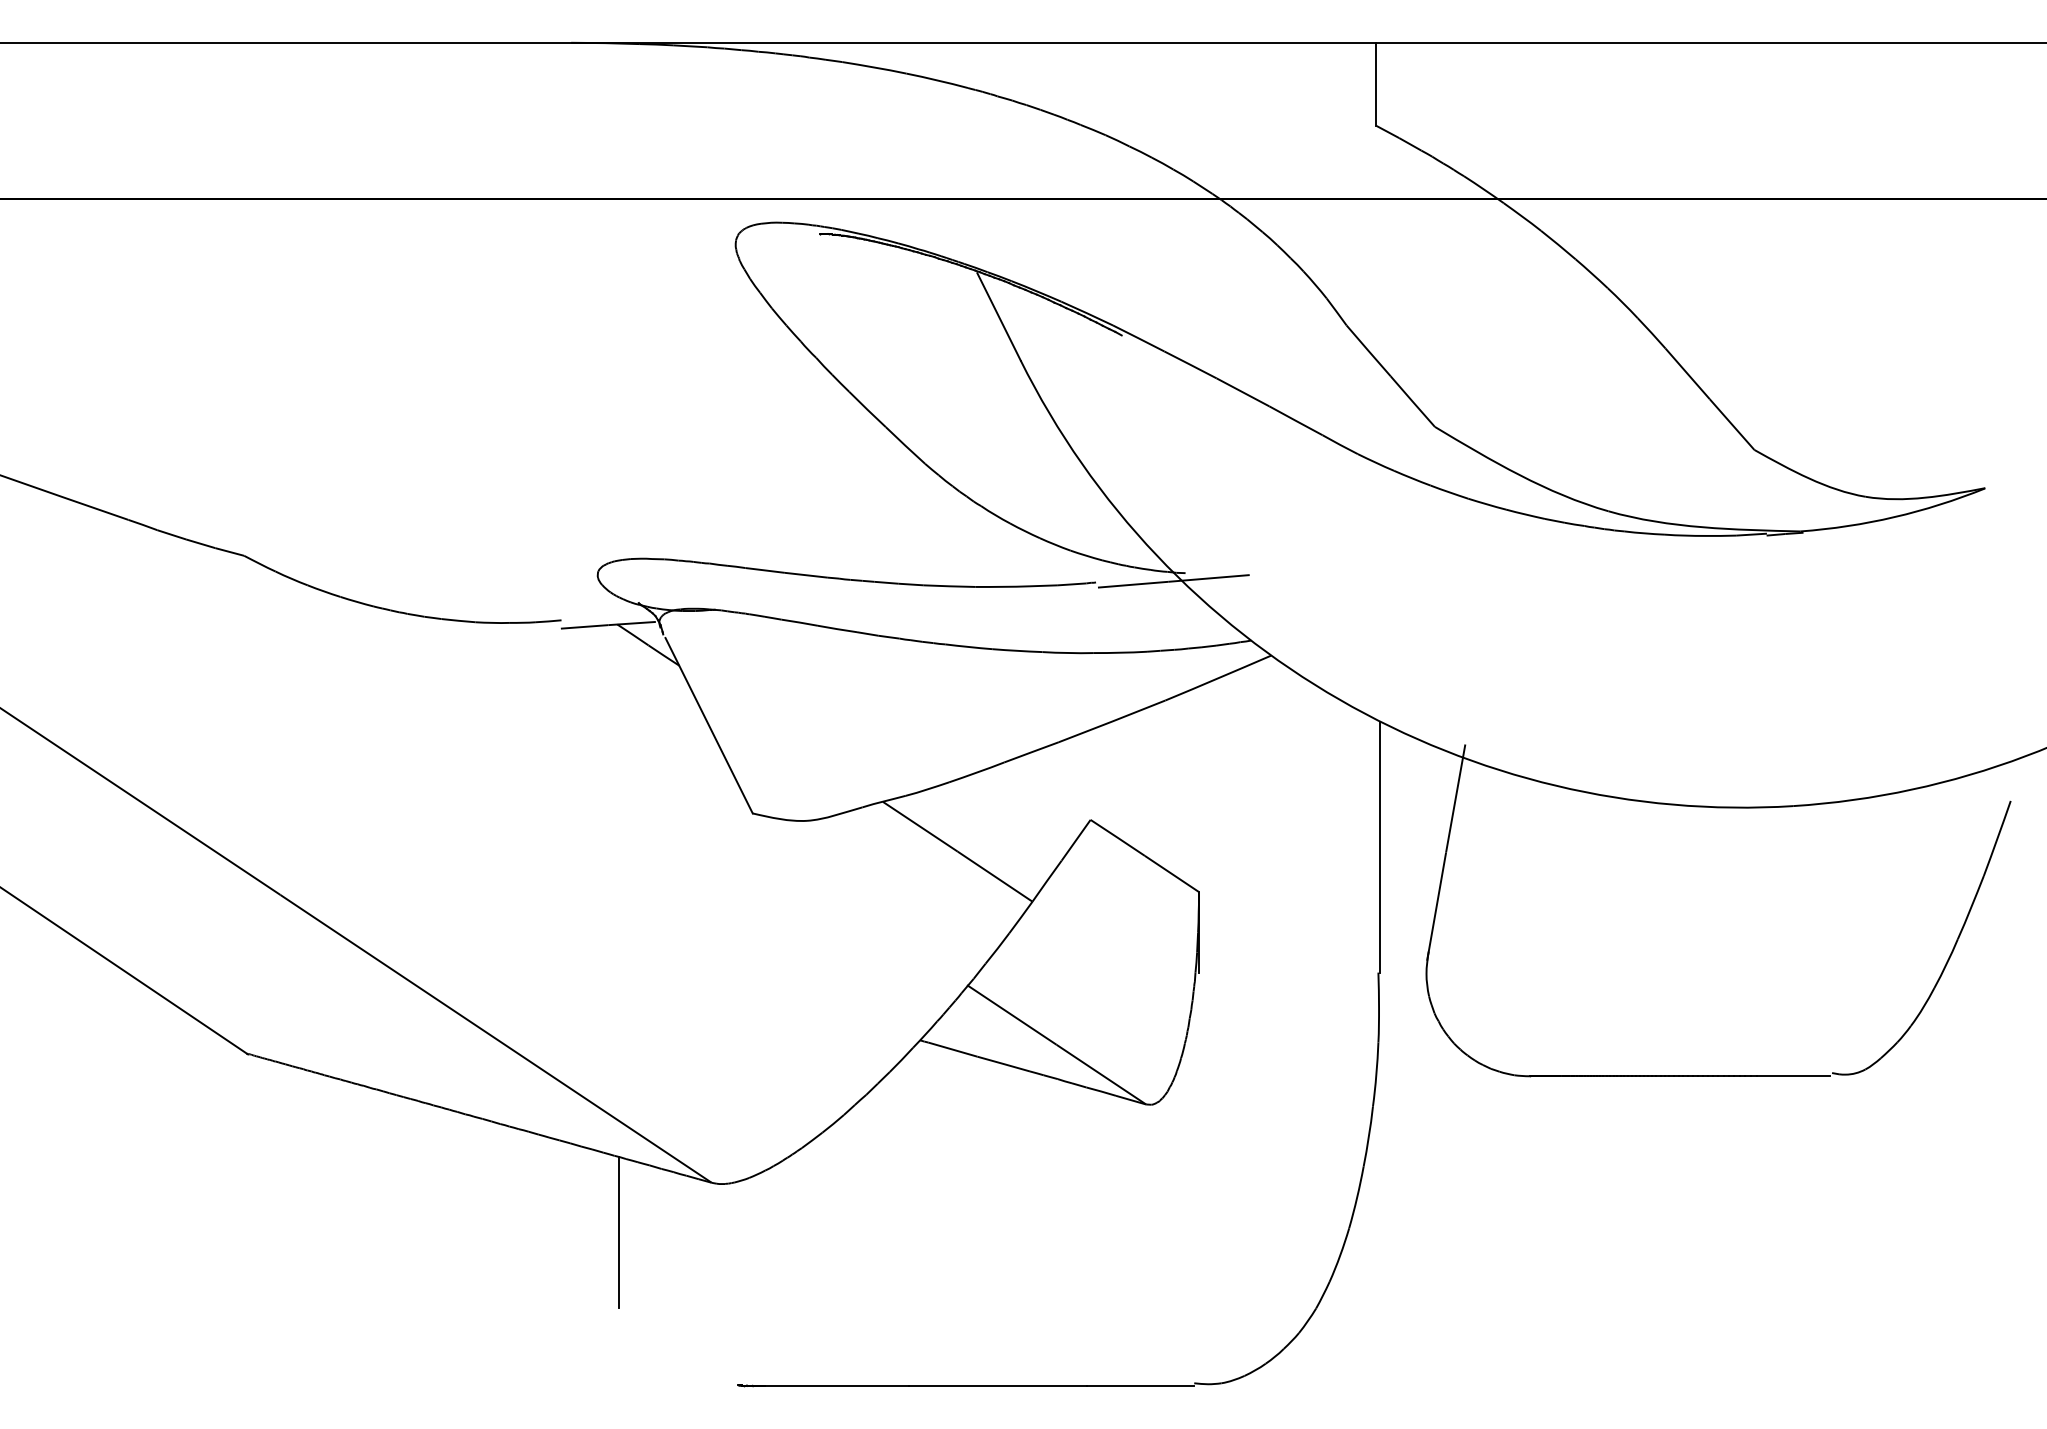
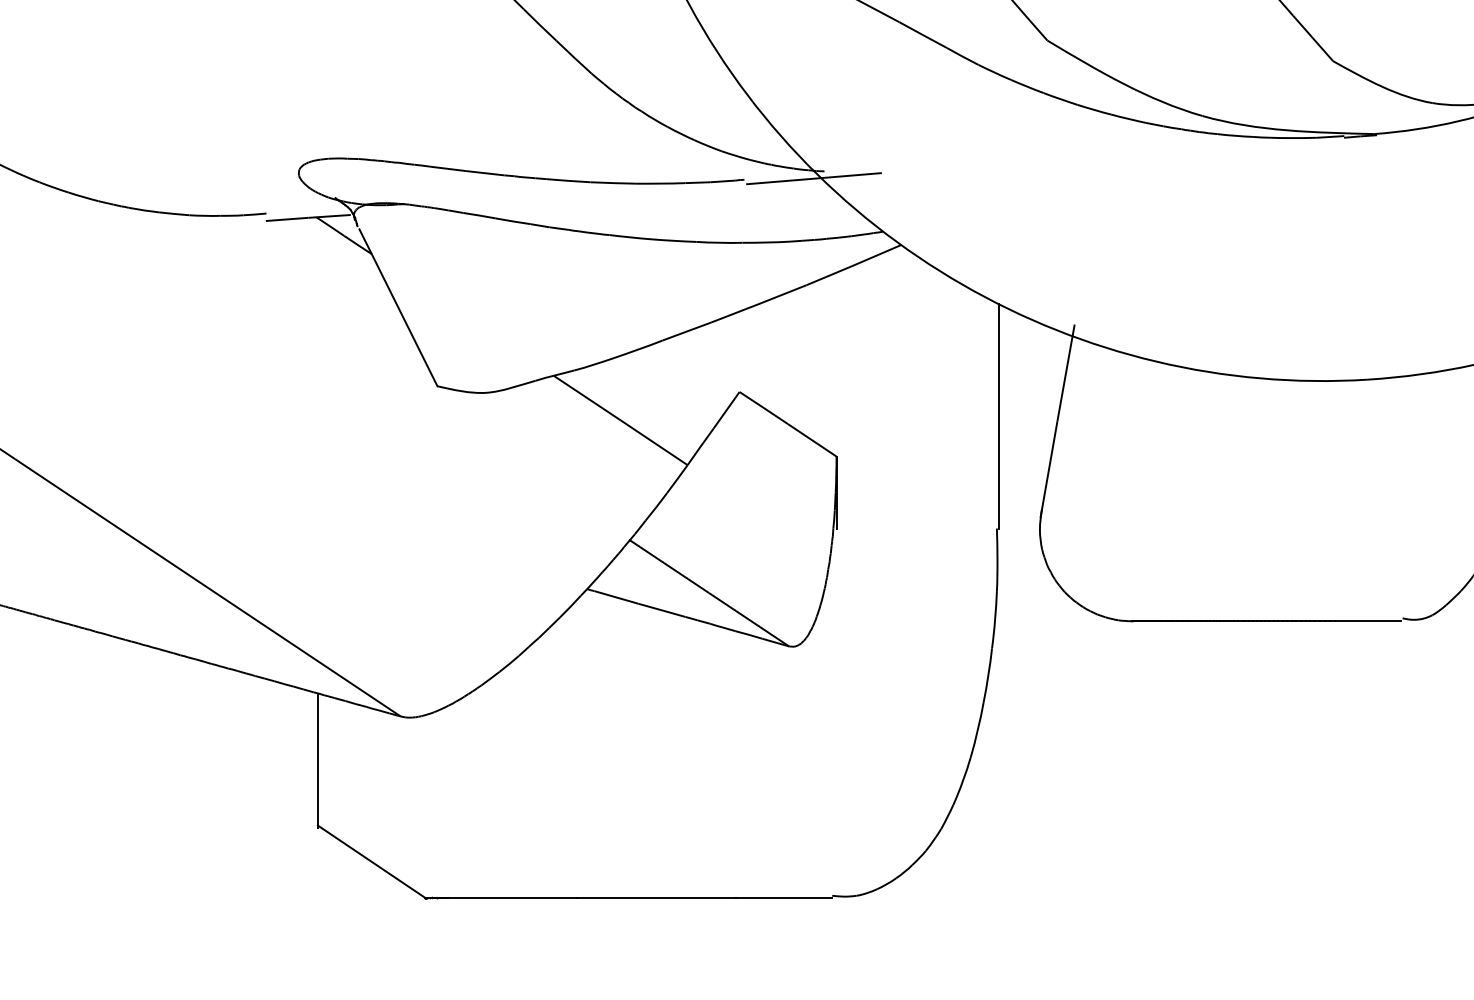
line: (678, 1345) -> (371, 861), added

